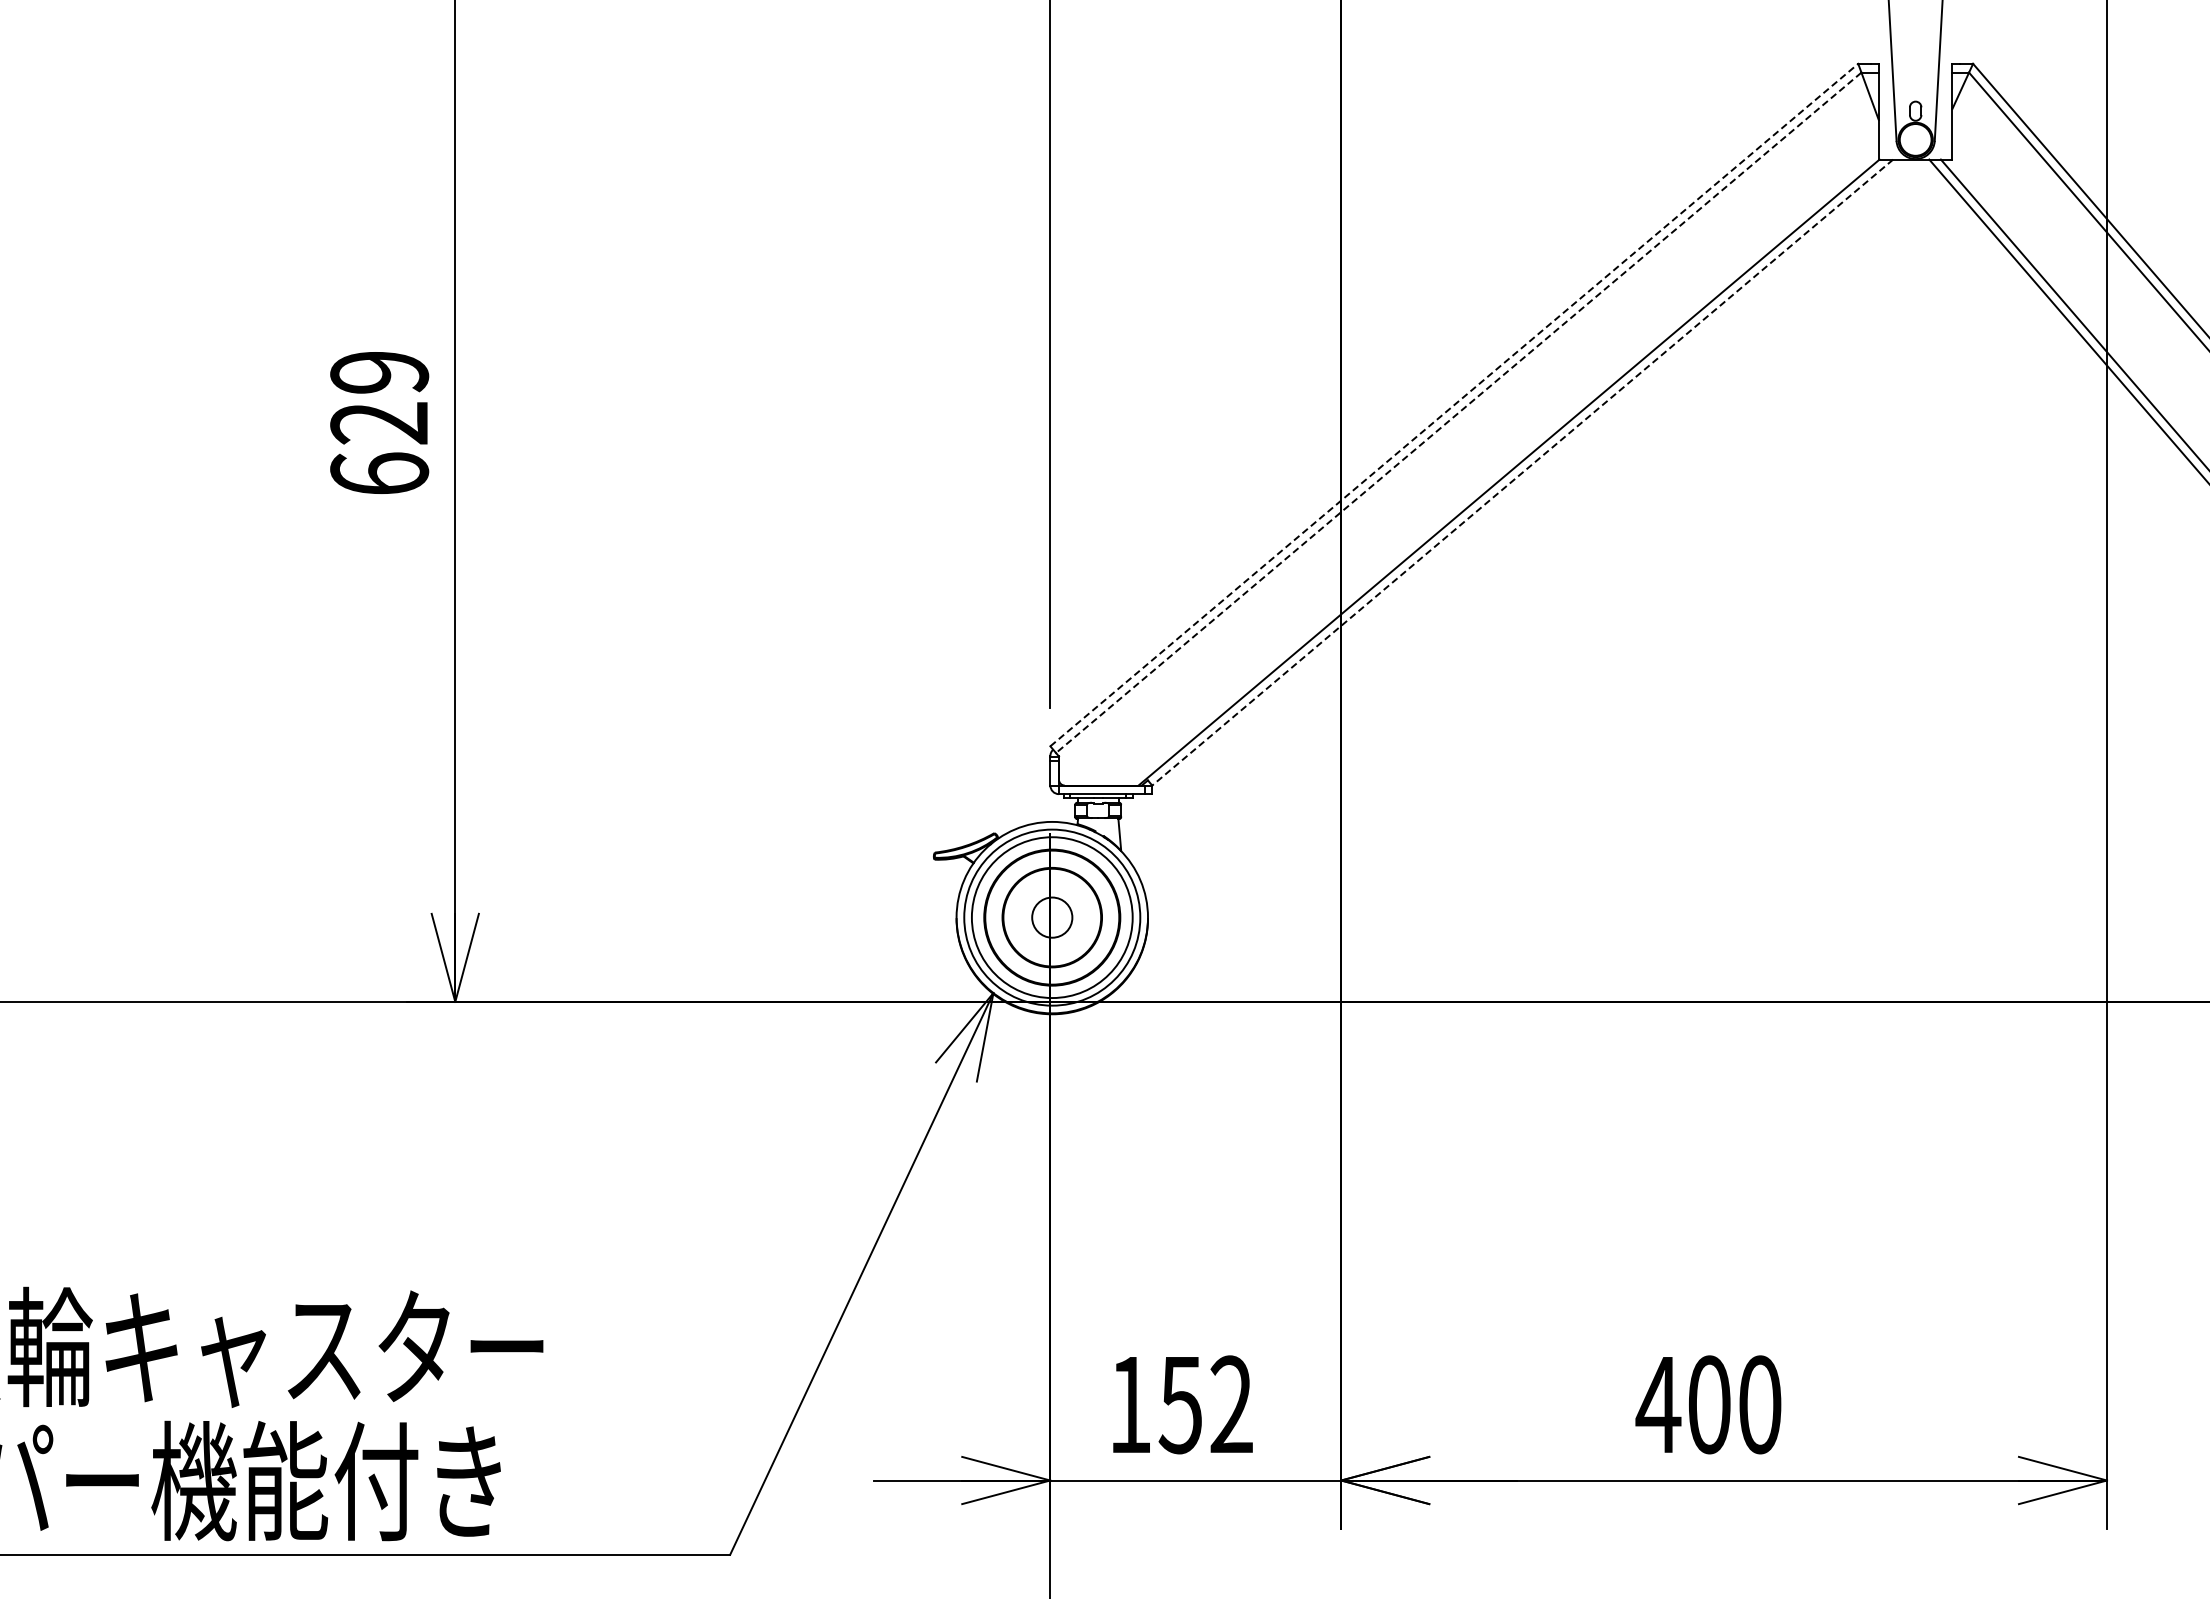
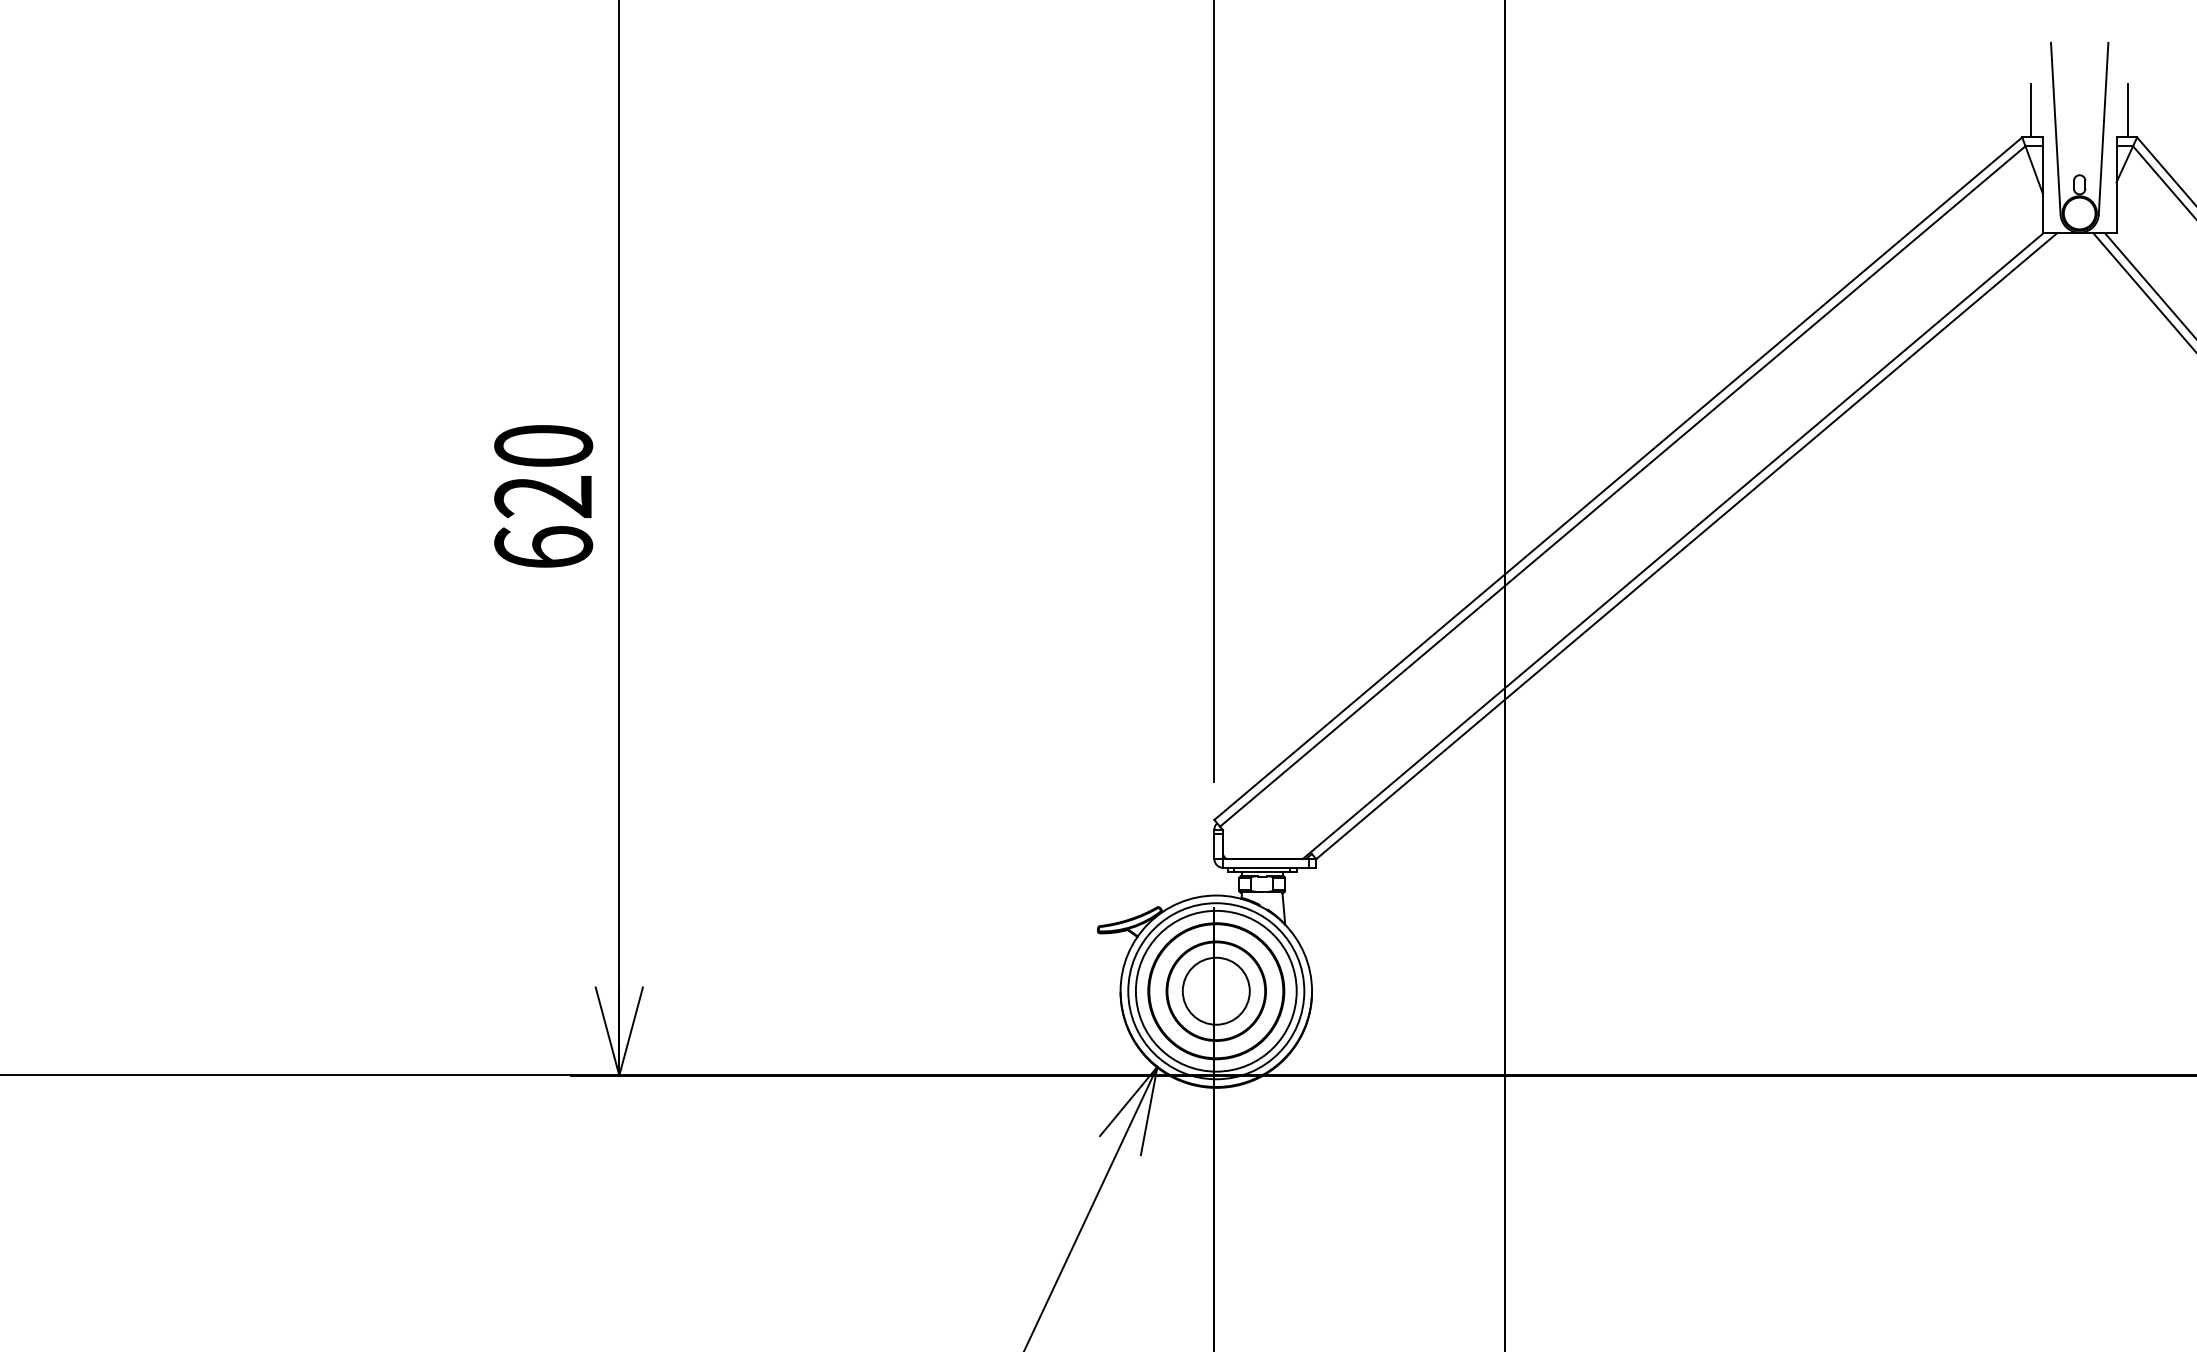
line: (1867, 36) -> (2031, 110), added
line: (1964, 36) -> (2128, 110), added
text: (379, 372) -> (543, 446), 629 -> 620
line: (1454, 405) -> (1618, 479), dashed -> solid
line: (1458, 413) -> (1622, 487), dashed -> solid
line: (1522, 472) -> (1686, 546), dashed -> solid
circle: (1051, 917) -> (1215, 991), size x1.67

